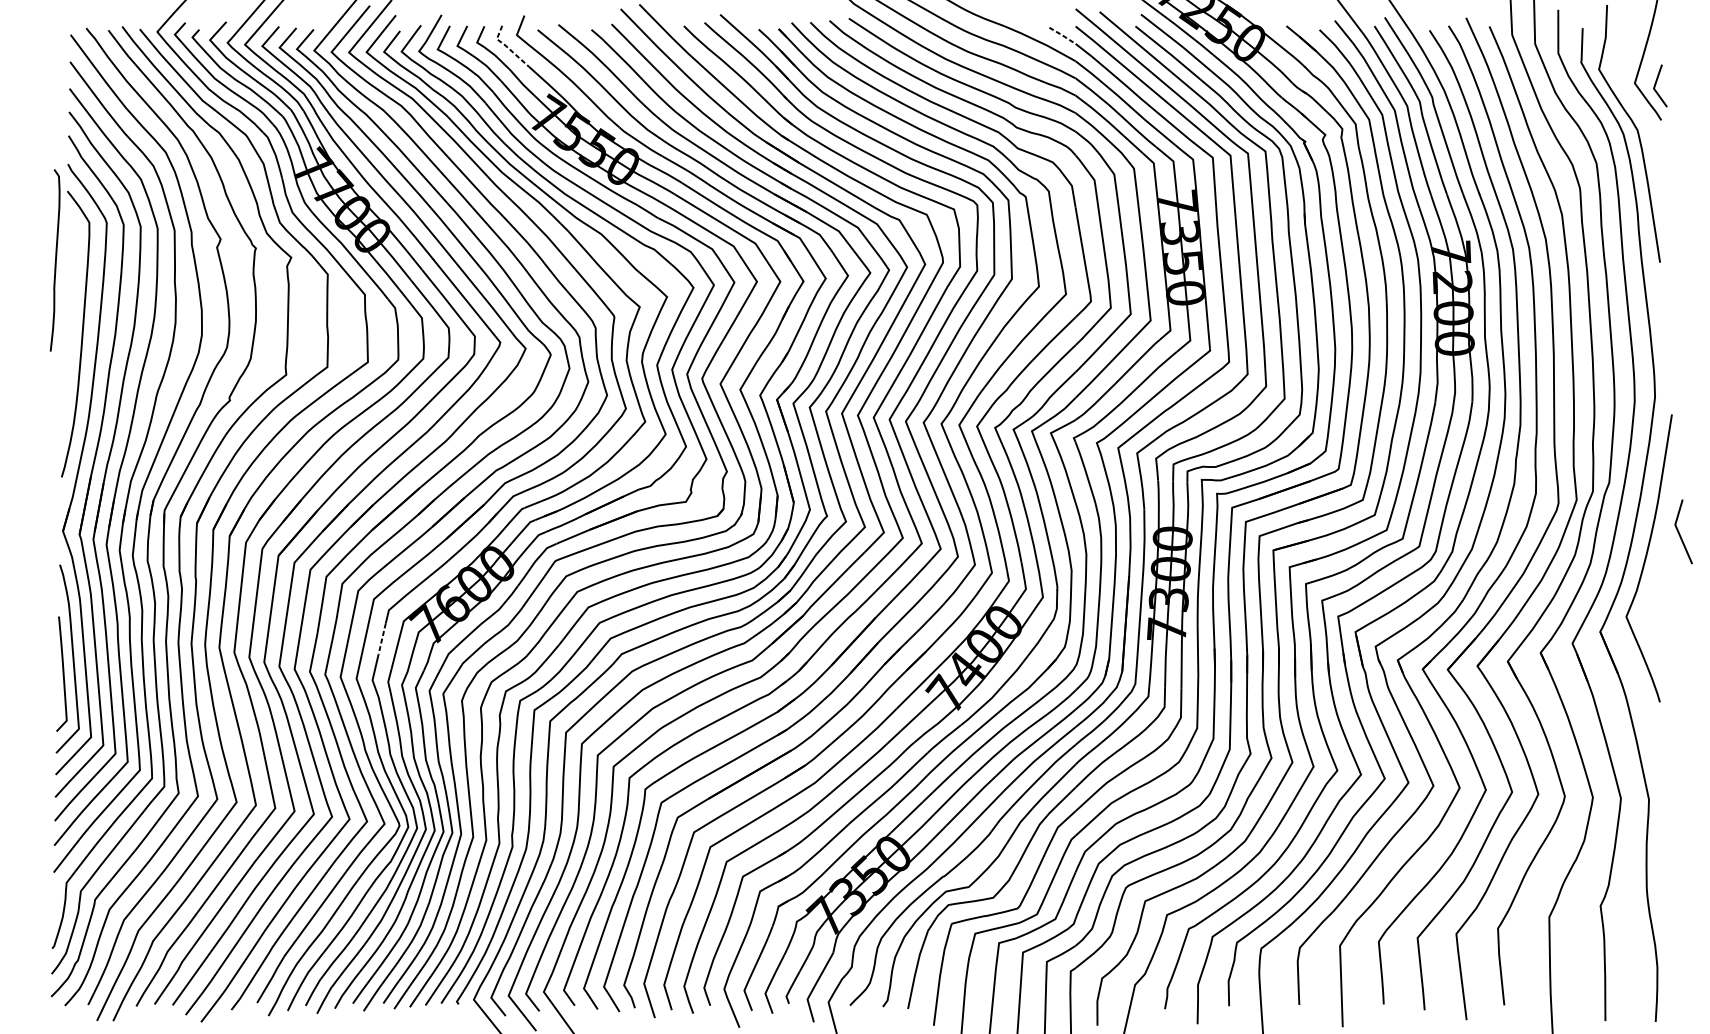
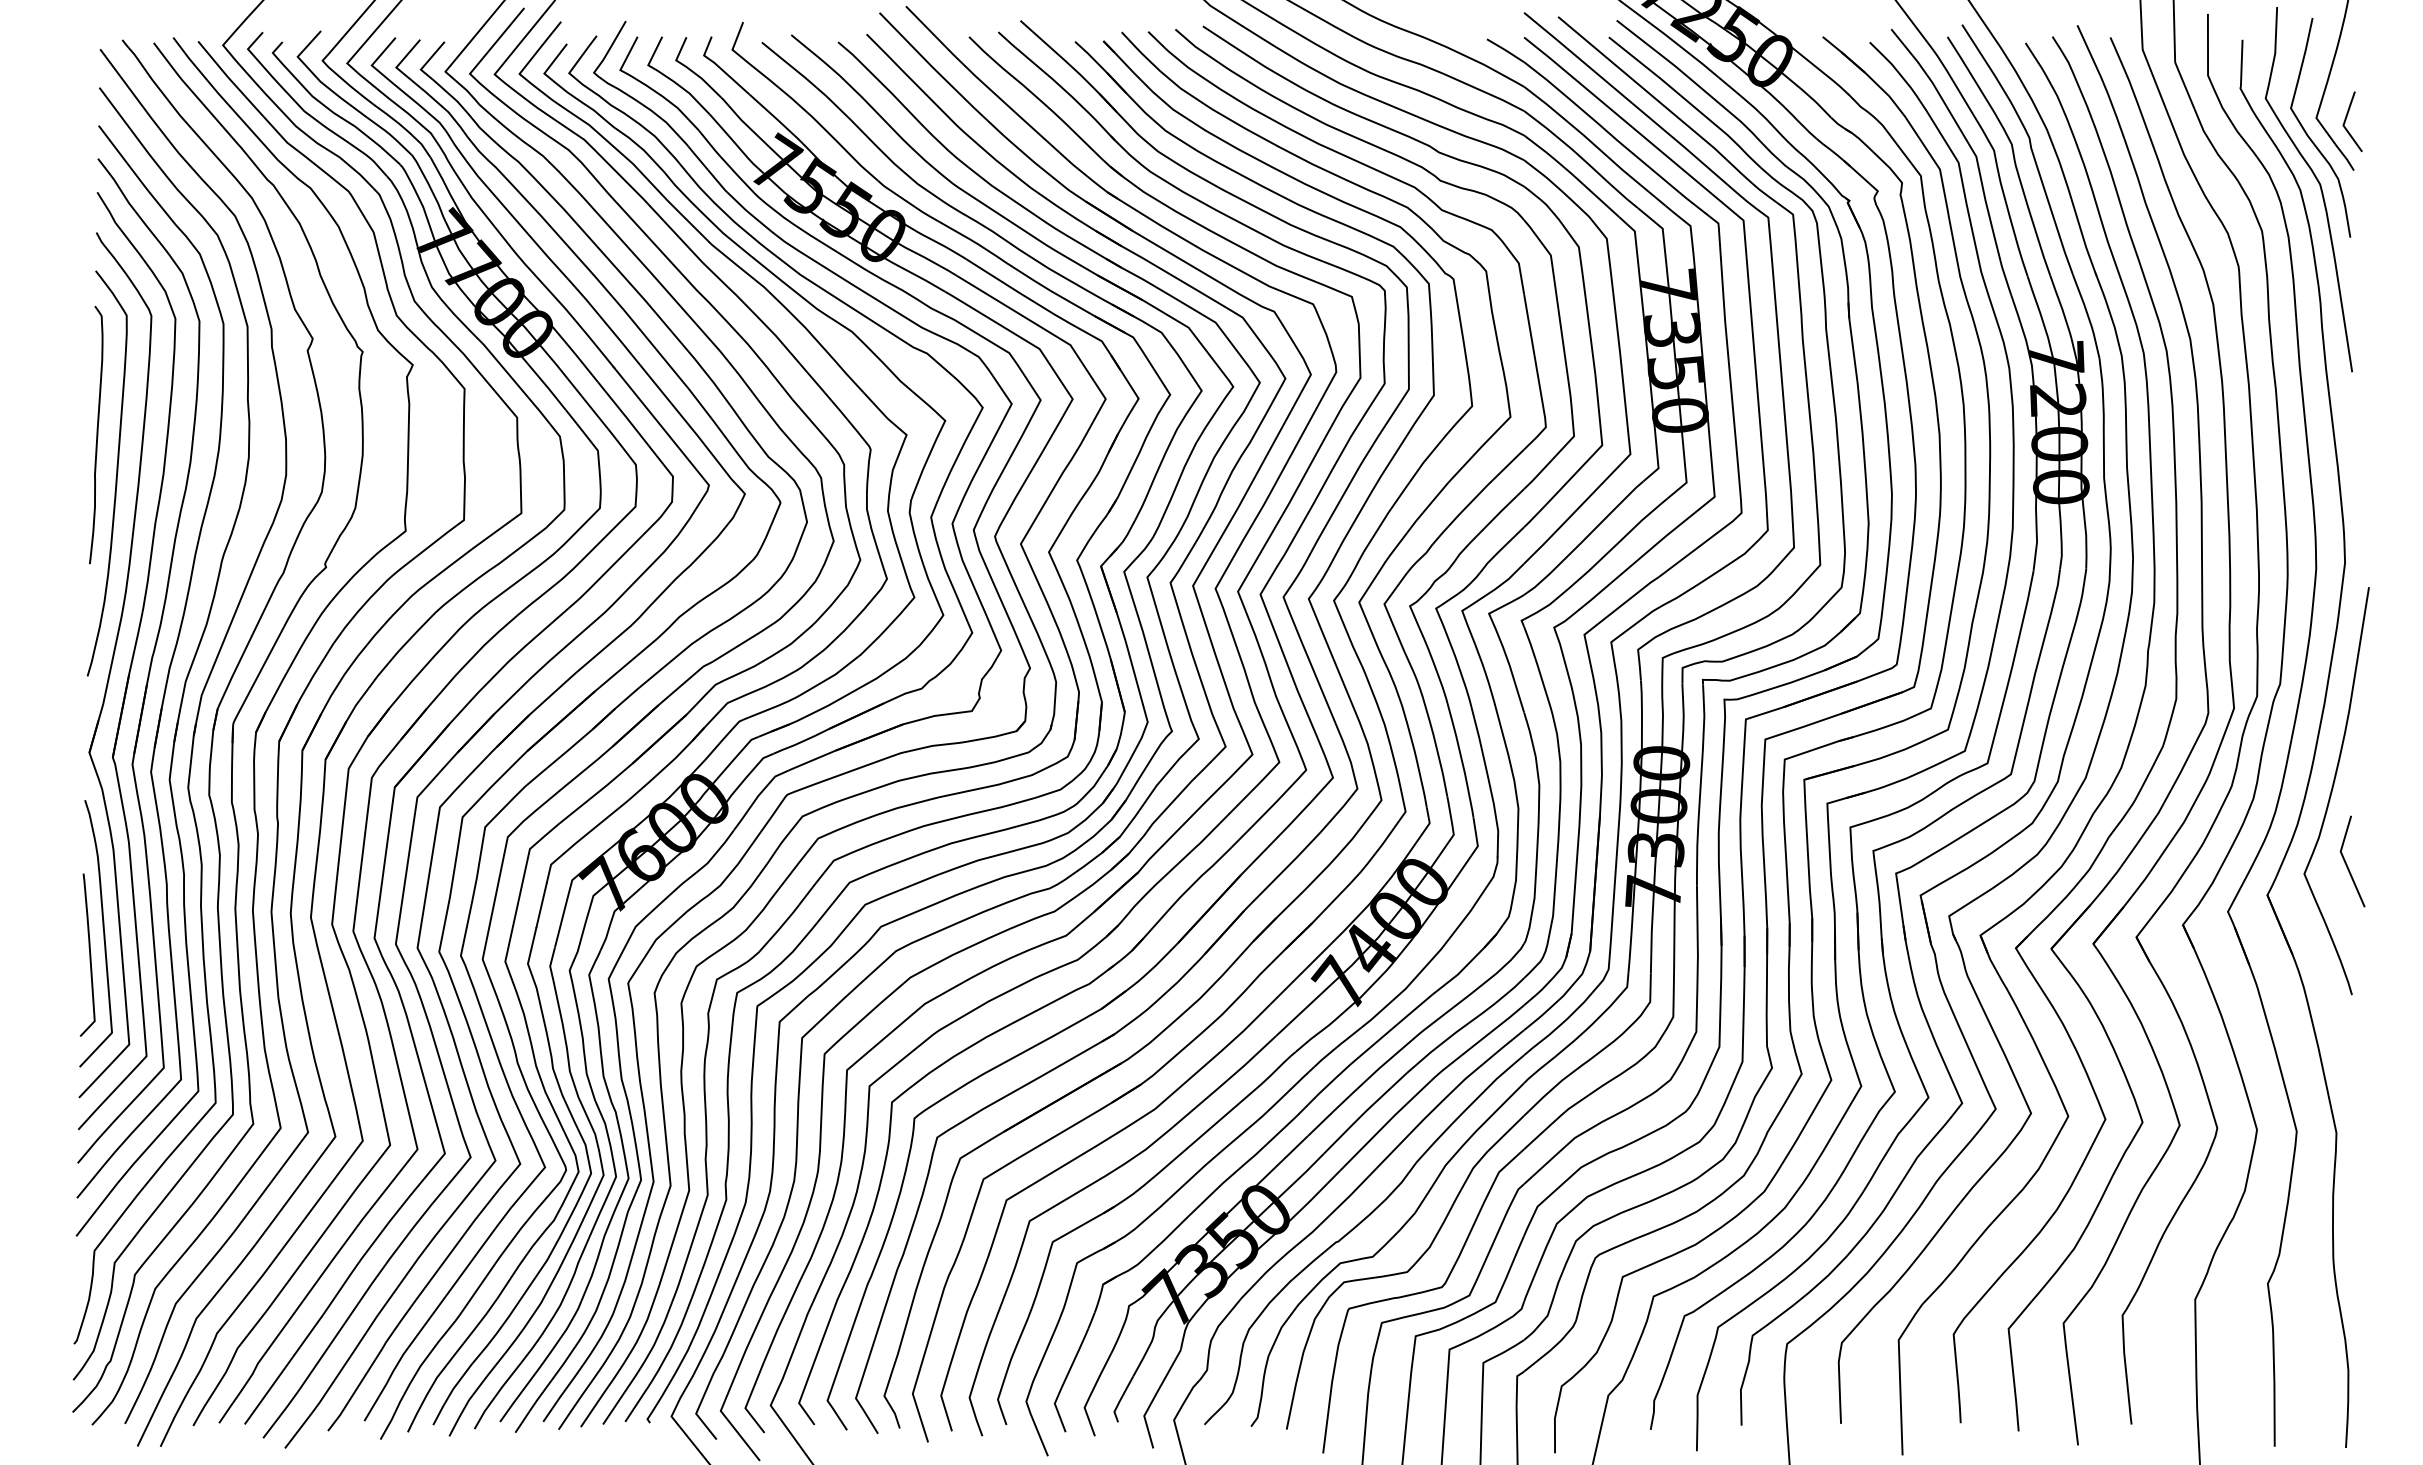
line: (1062, 35) -> (1505, 50), dashed -> solid
line: (507, 46) -> (718, 66), dashed -> solid
curve: (1630, 97) -> (2310, 137), added
curve: (55, 260) -> (96, 434), moved
line: (1680, 533) -> (2347, 864), moved
line: (382, 639) -> (541, 905), dashed -> solid

